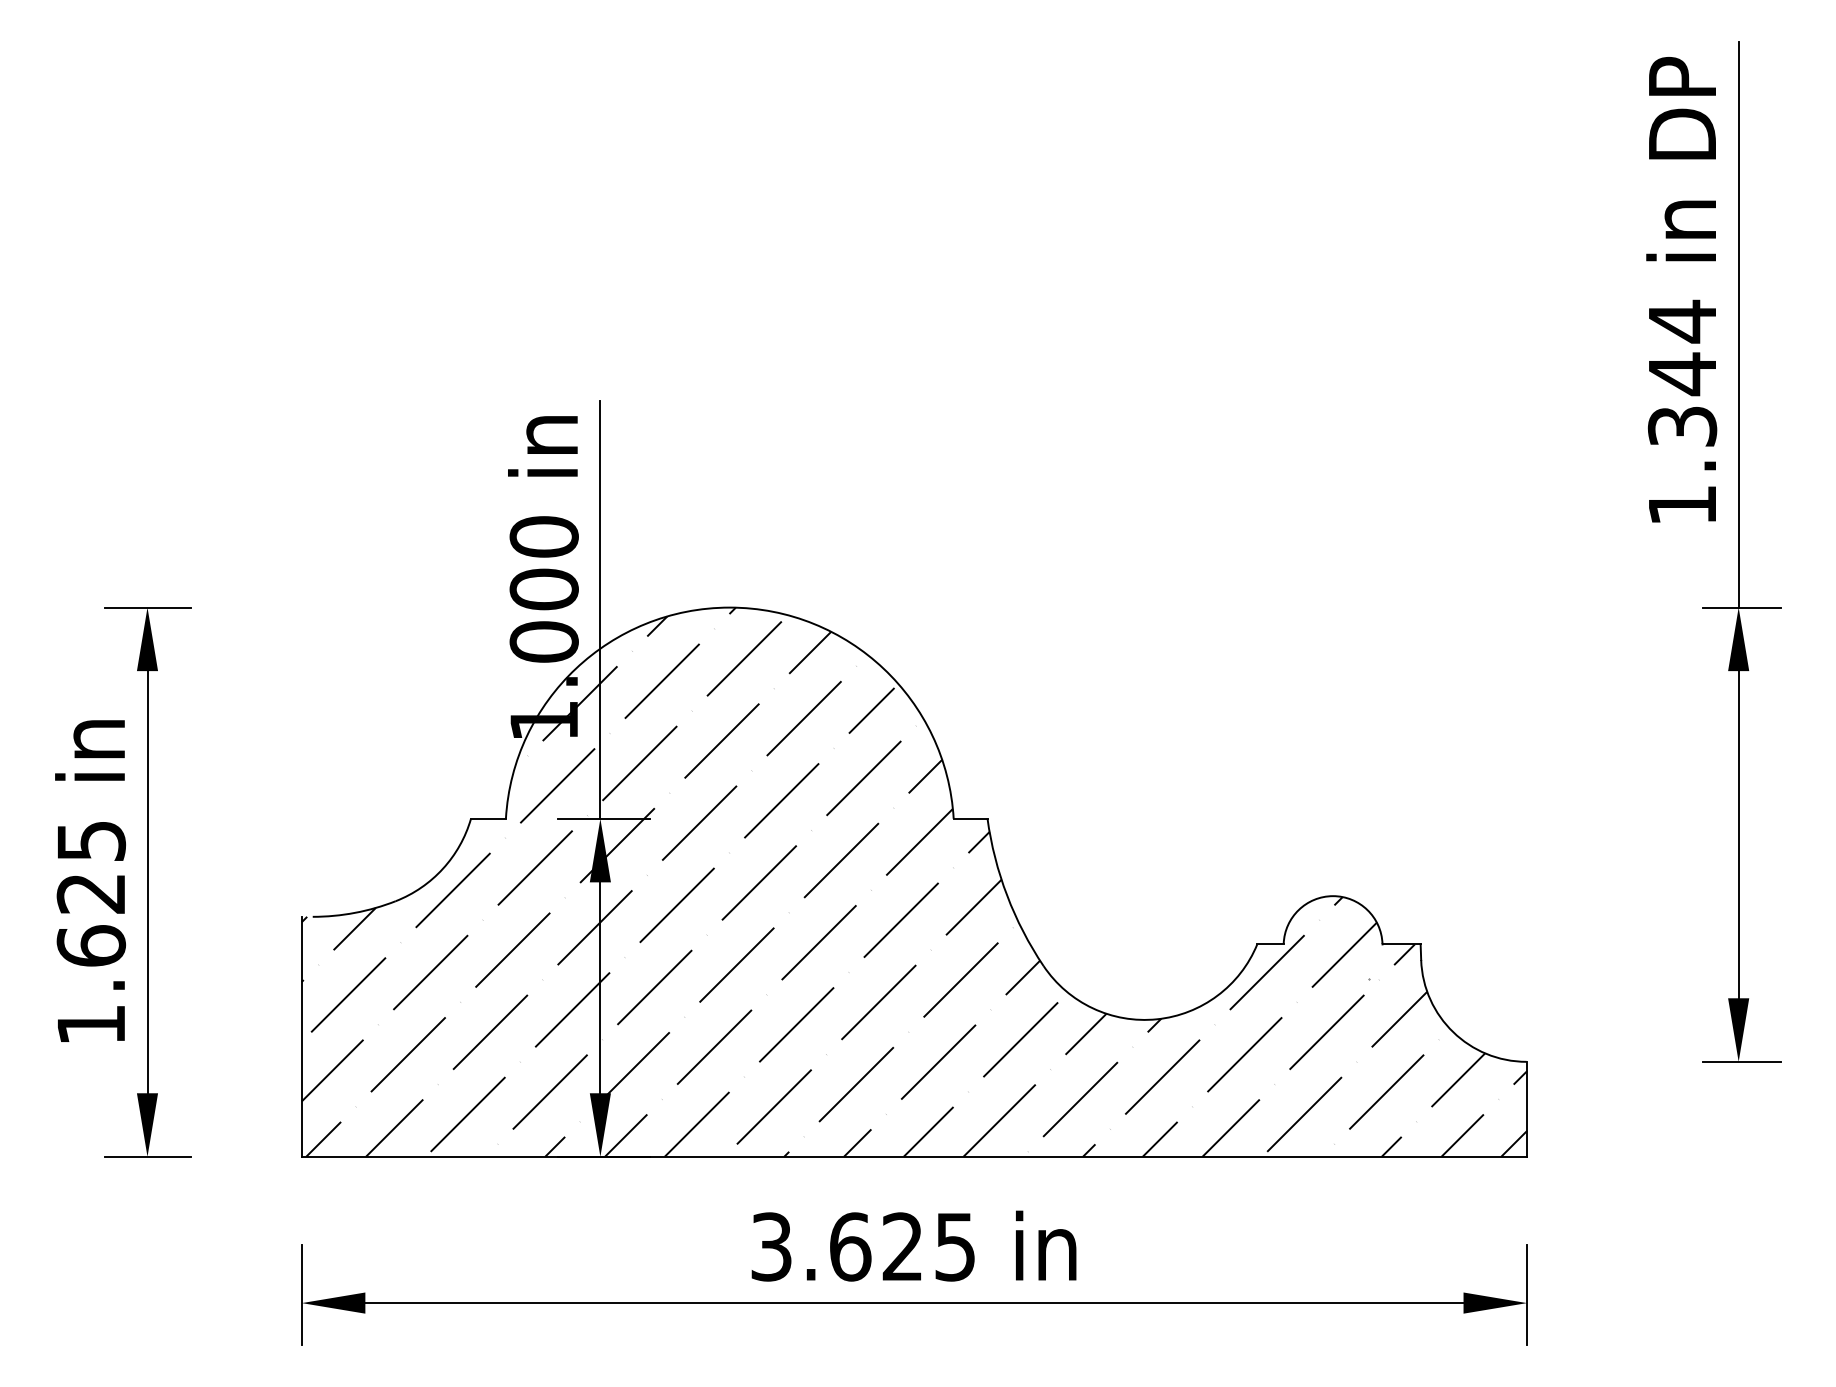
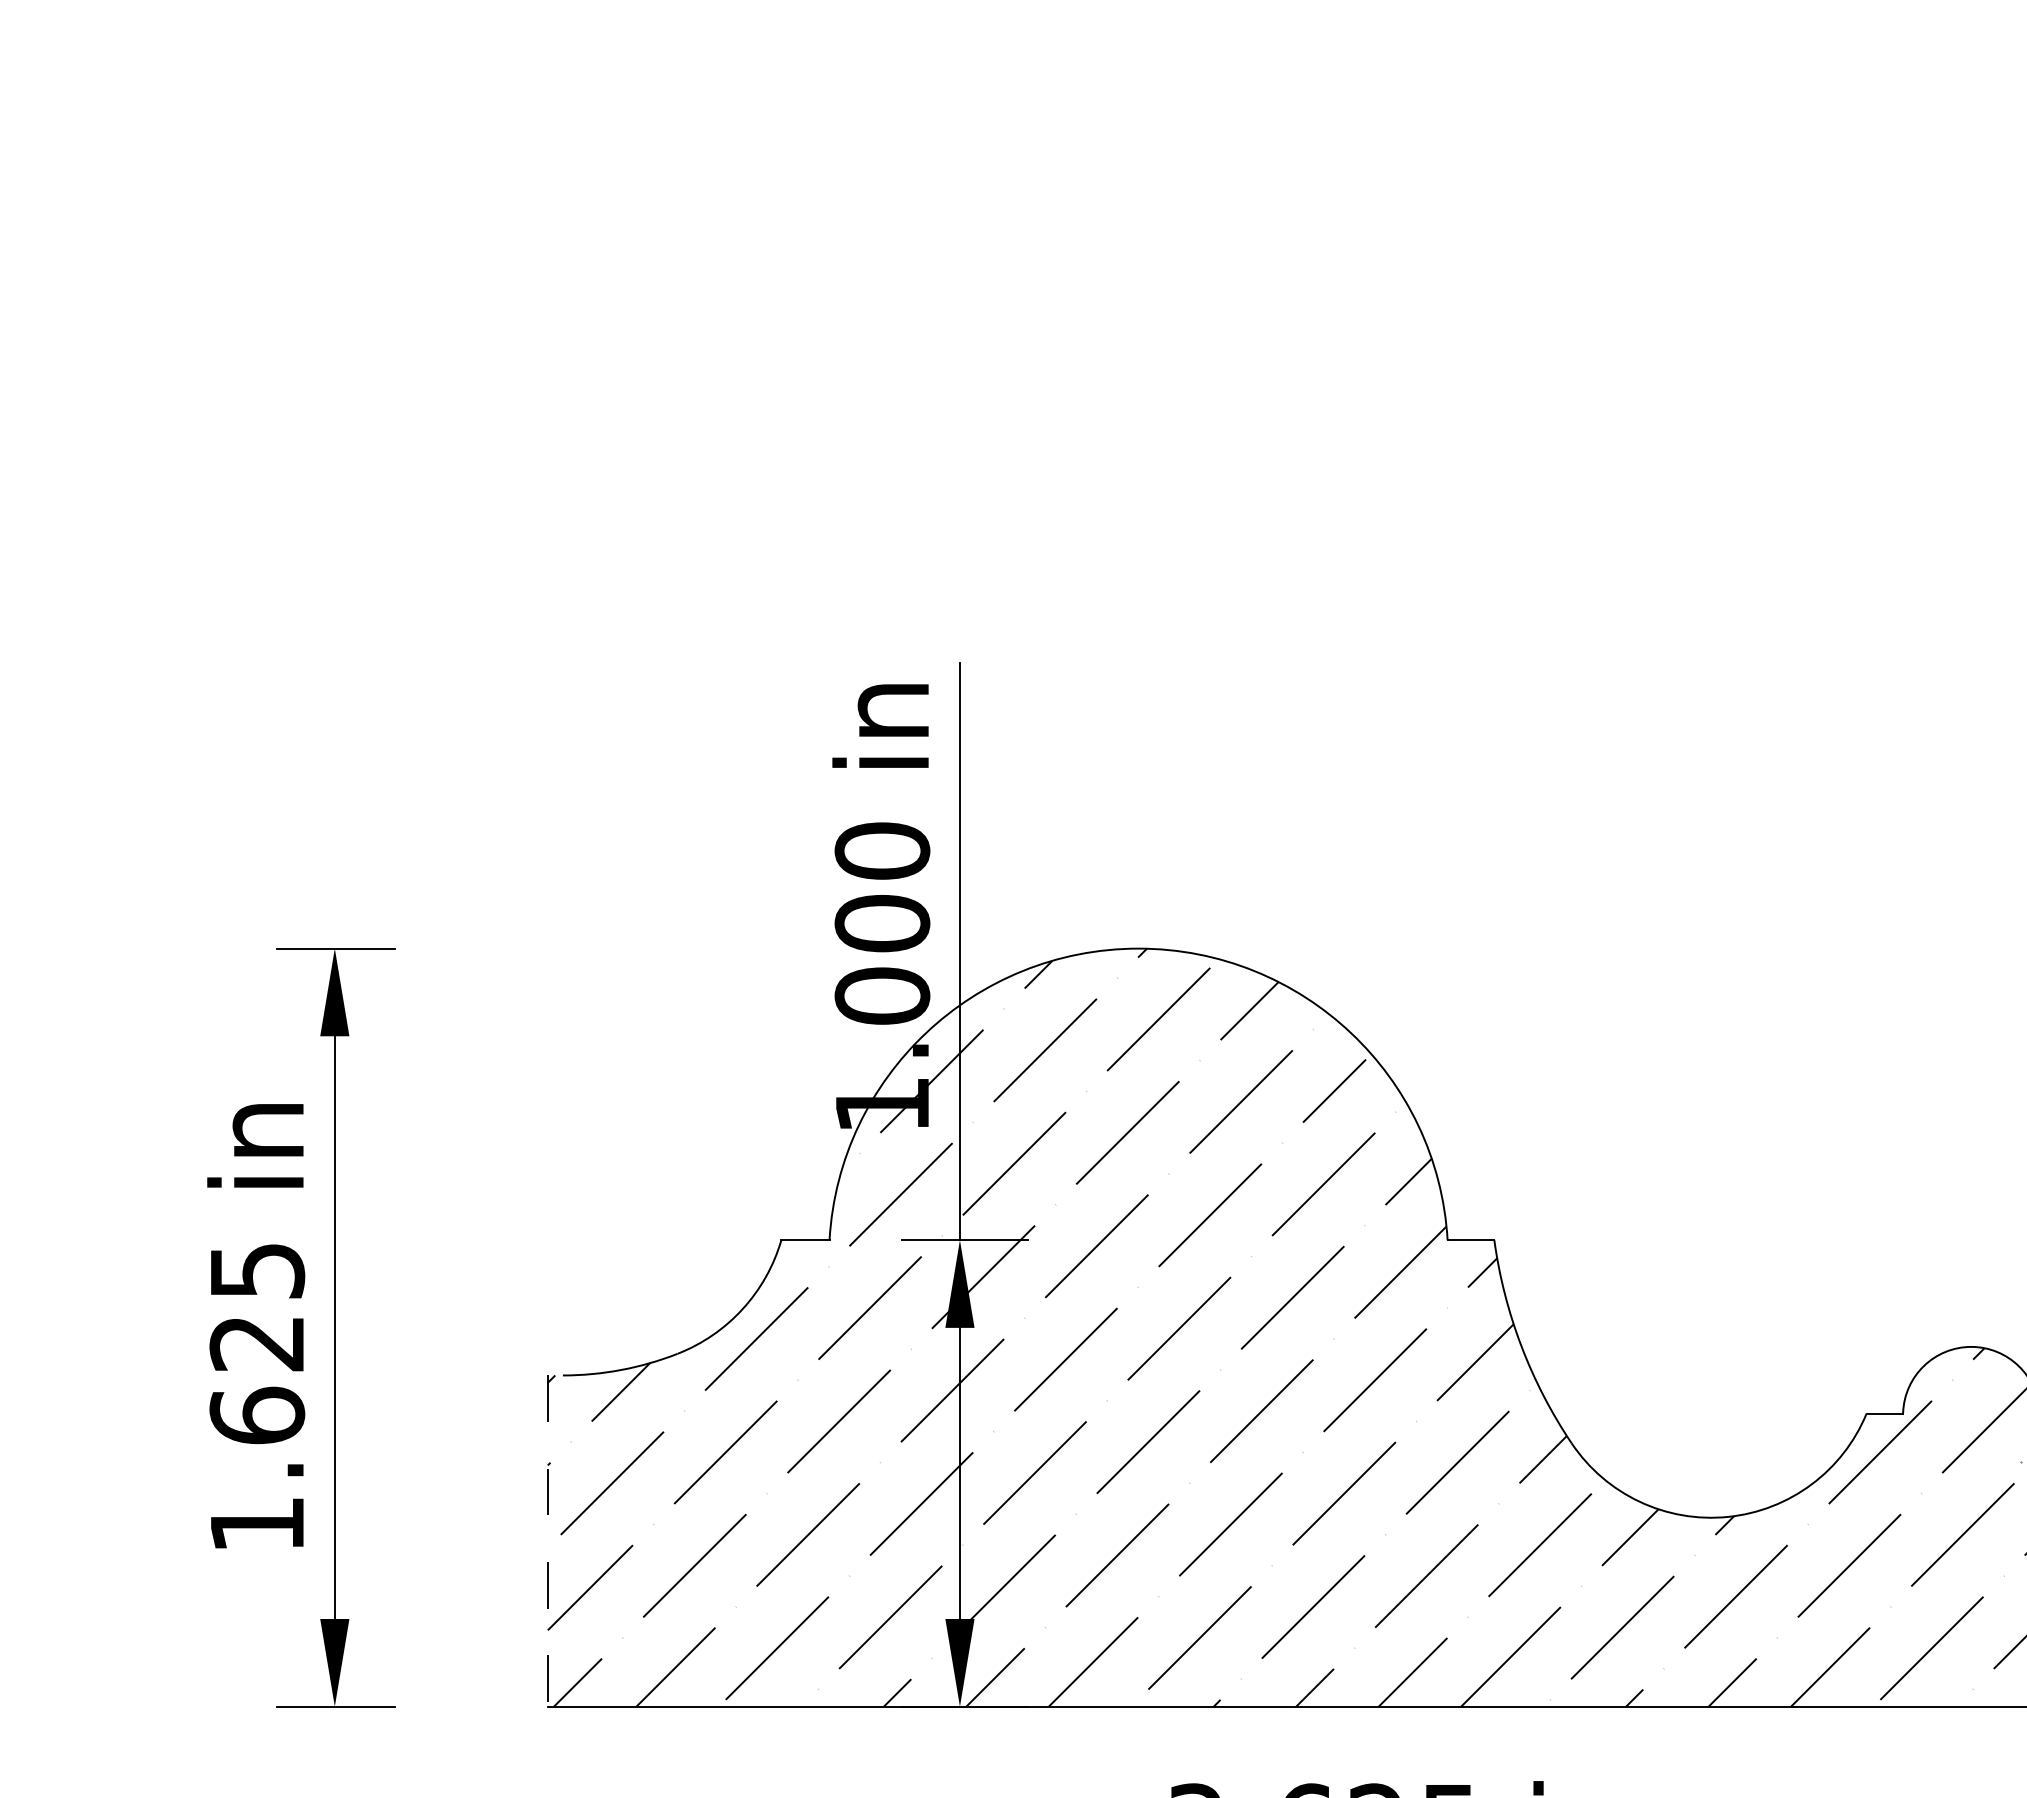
line: (301, 1036) -> (547, 1540), solid -> dashed

